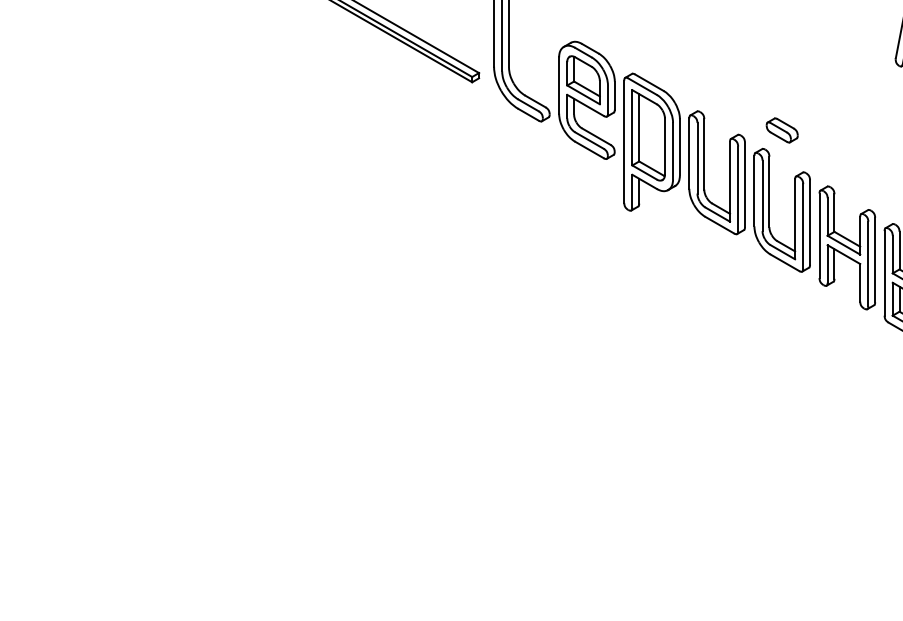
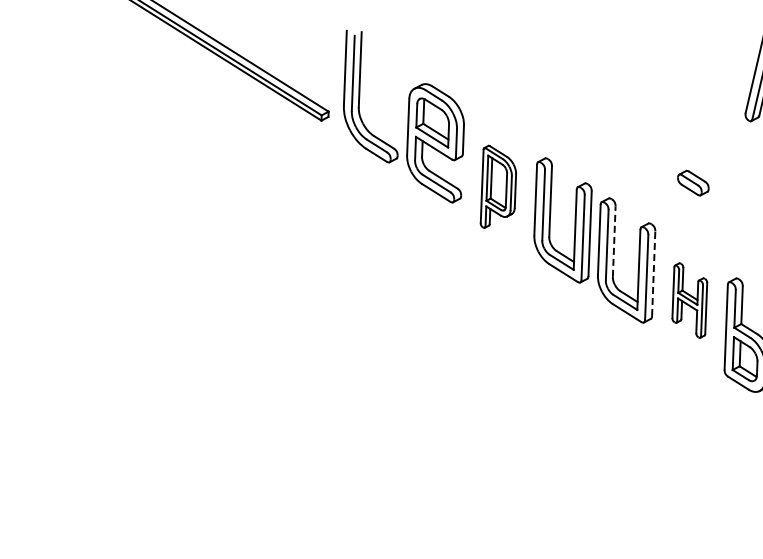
part: (781, 130) -> (692, 183), moved
part: (651, 141) -> (498, 186), size x0.6
line: (769, 191) -> (614, 241), solid -> dashed
line: (810, 221) -> (654, 272), solid -> dashed
part: (846, 247) -> (689, 300), size x0.6

